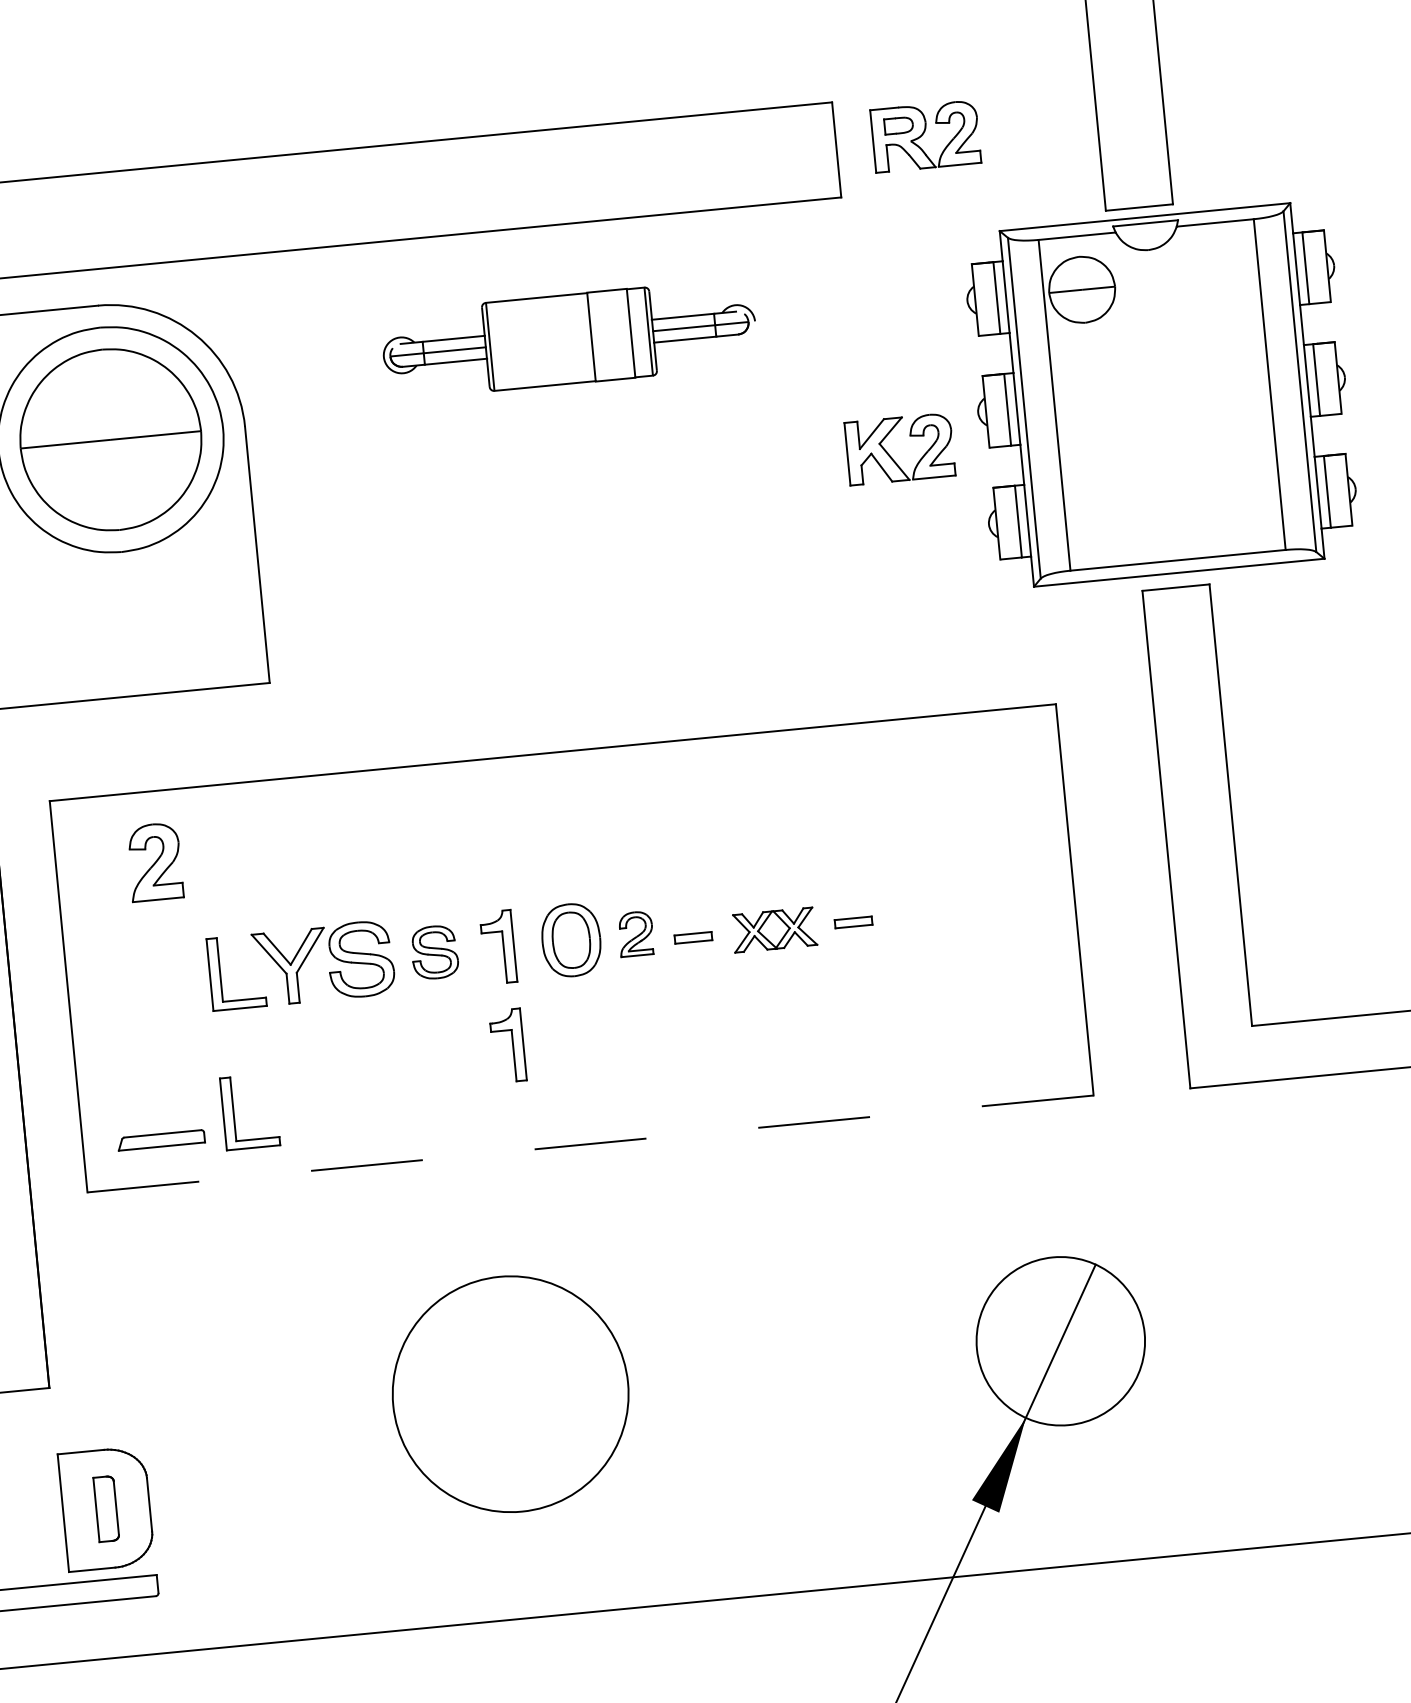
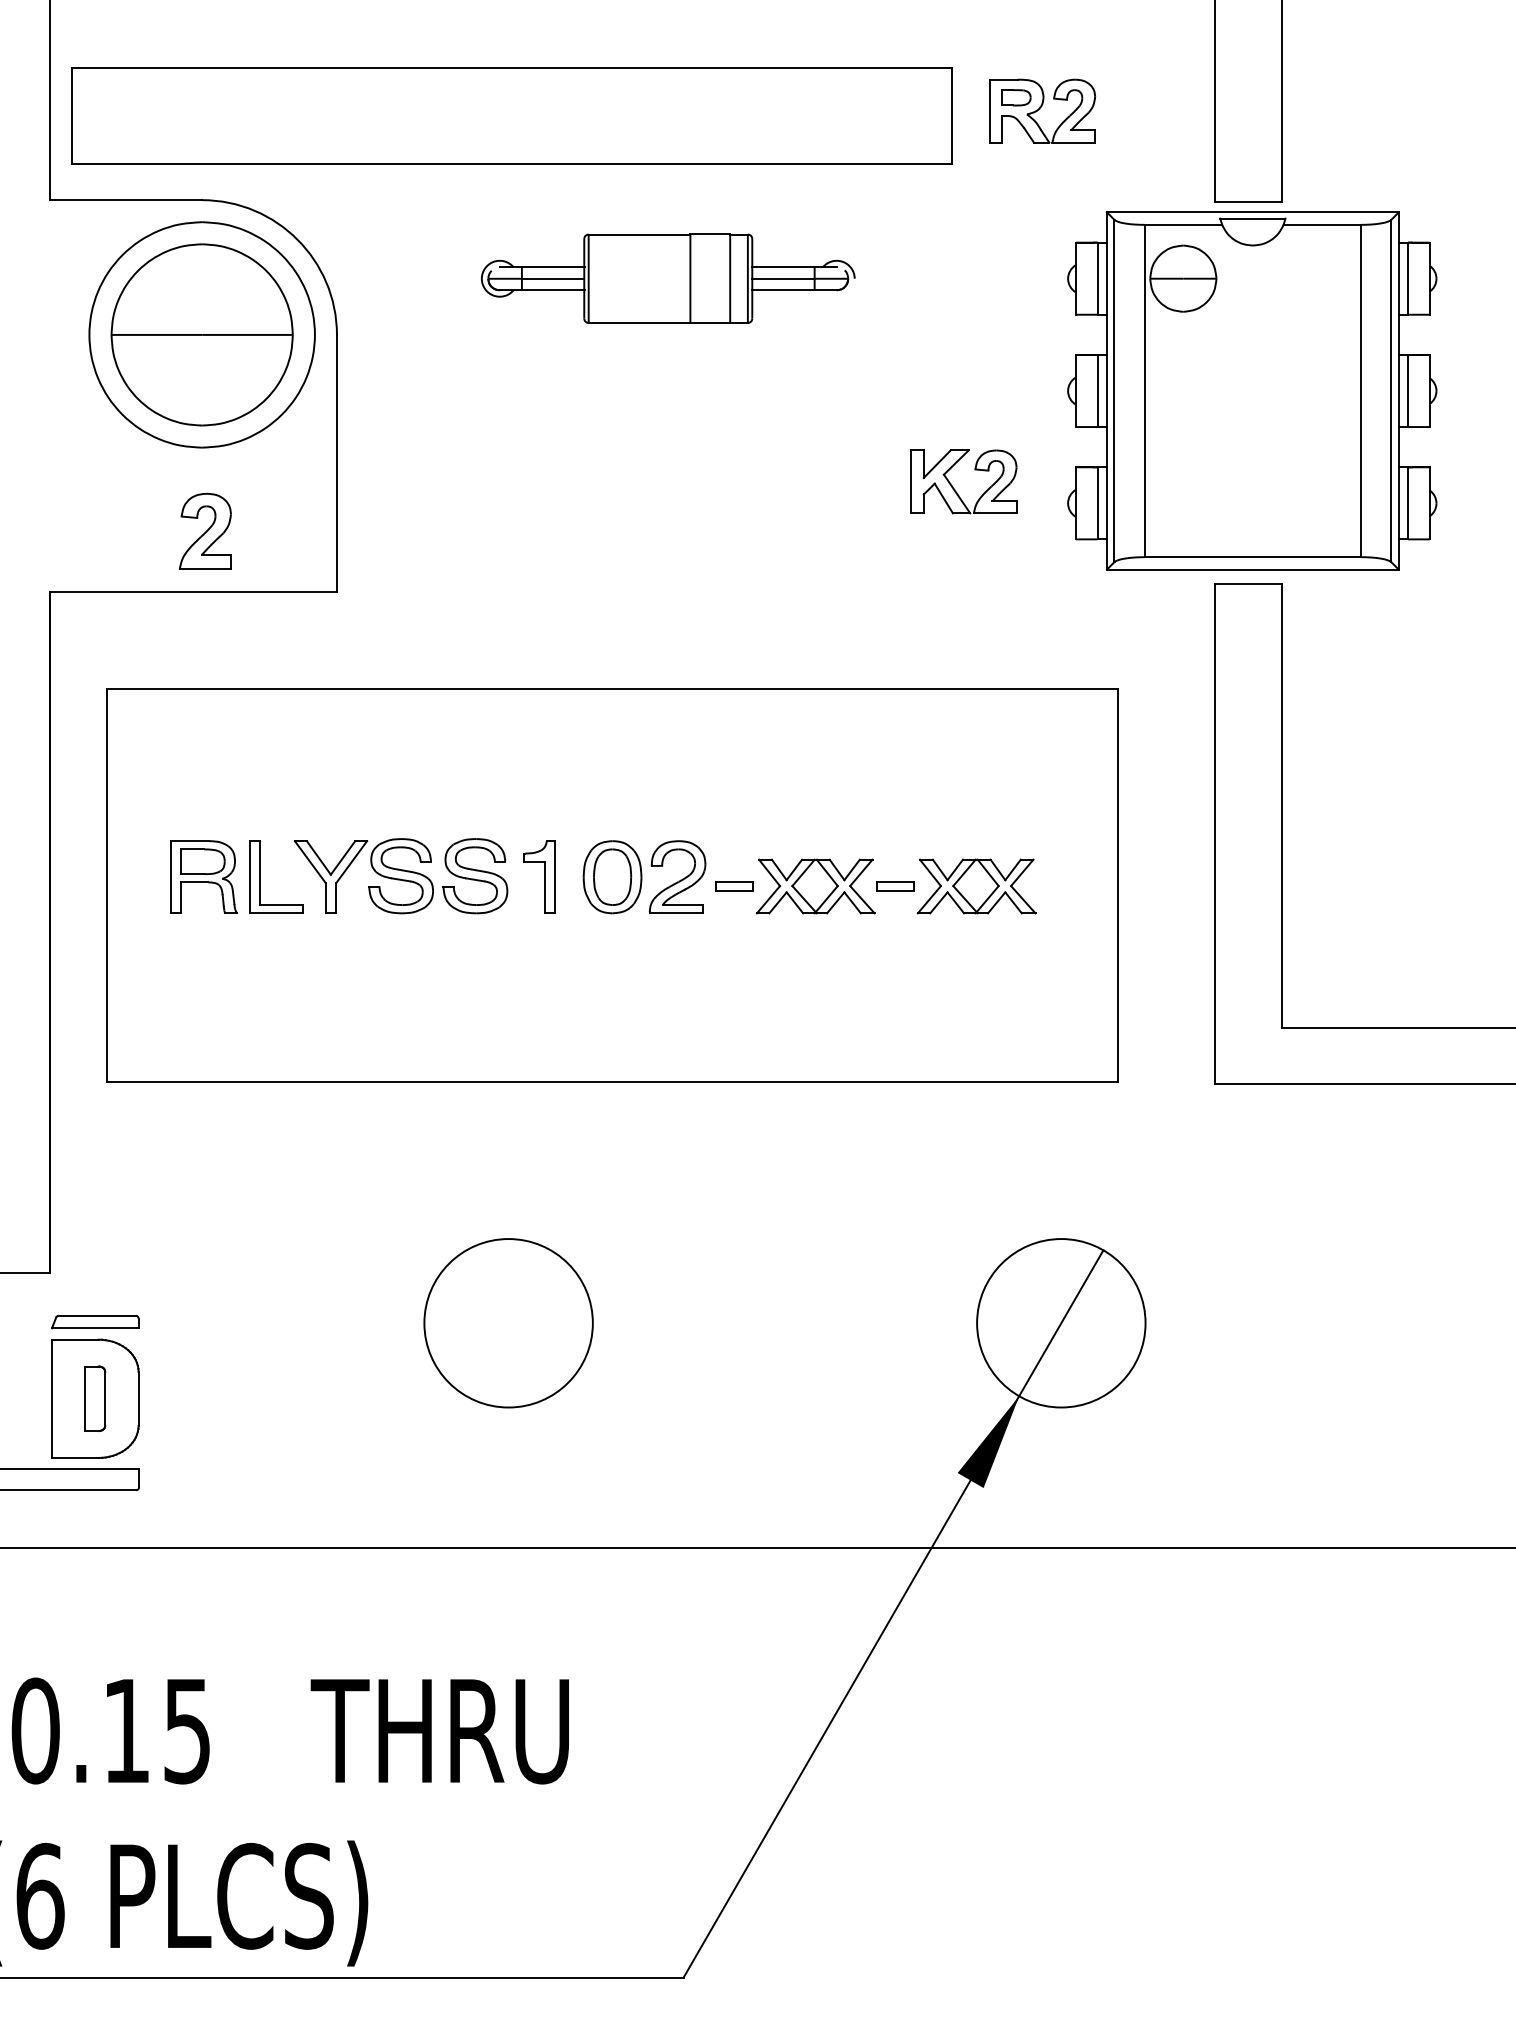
part: (890, 454) -> (953, 486), moved
part: (154, 861) -> (205, 530), moved
part: (934, 914) -> (976, 886), added
part: (774, 930) -> (815, 886), size x1.43
part: (635, 933) -> (677, 876), size x1.67
part: (434, 952) -> (475, 876), size x1.43
part: (164, 978) -> (203, 876), added
part: (508, 1045) -> (539, 975), removed
part: (234, 1112) -> (260, 1016), removed
part: (161, 1139) -> (95, 1321), moved
line: (590, 1143) -> (612, 1081), dashed -> solid
circle: (510, 1394) -> (508, 1323), size x0.71

